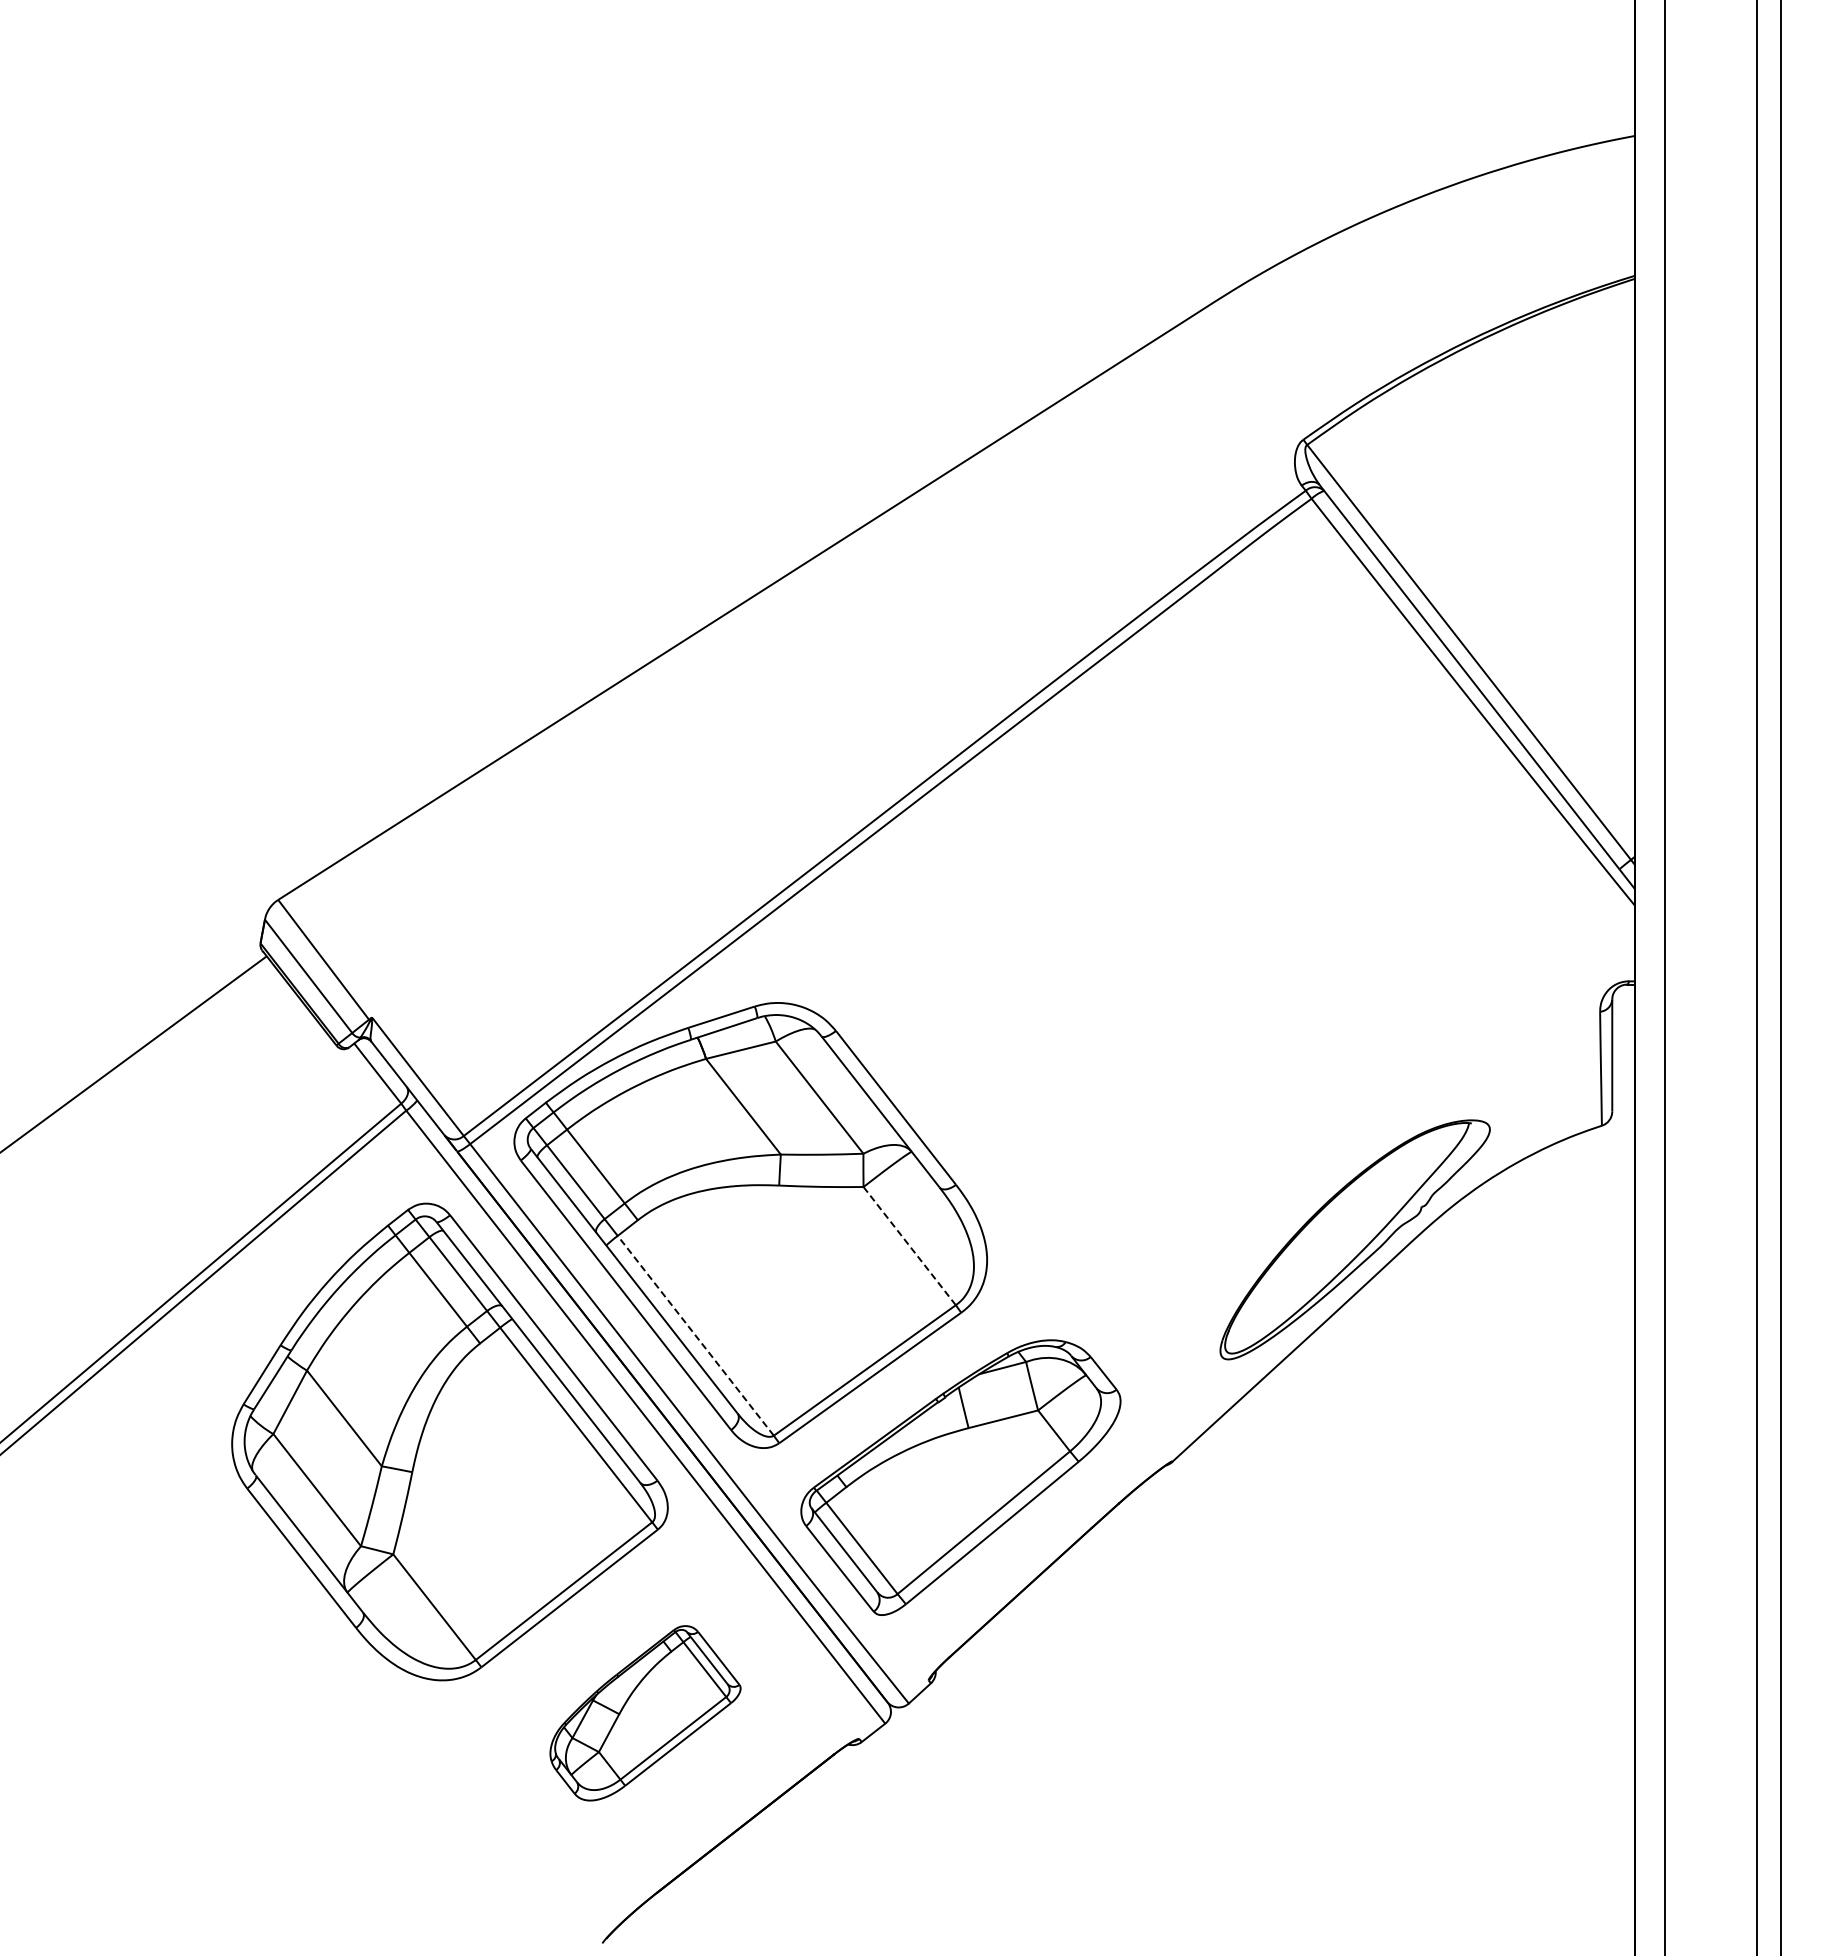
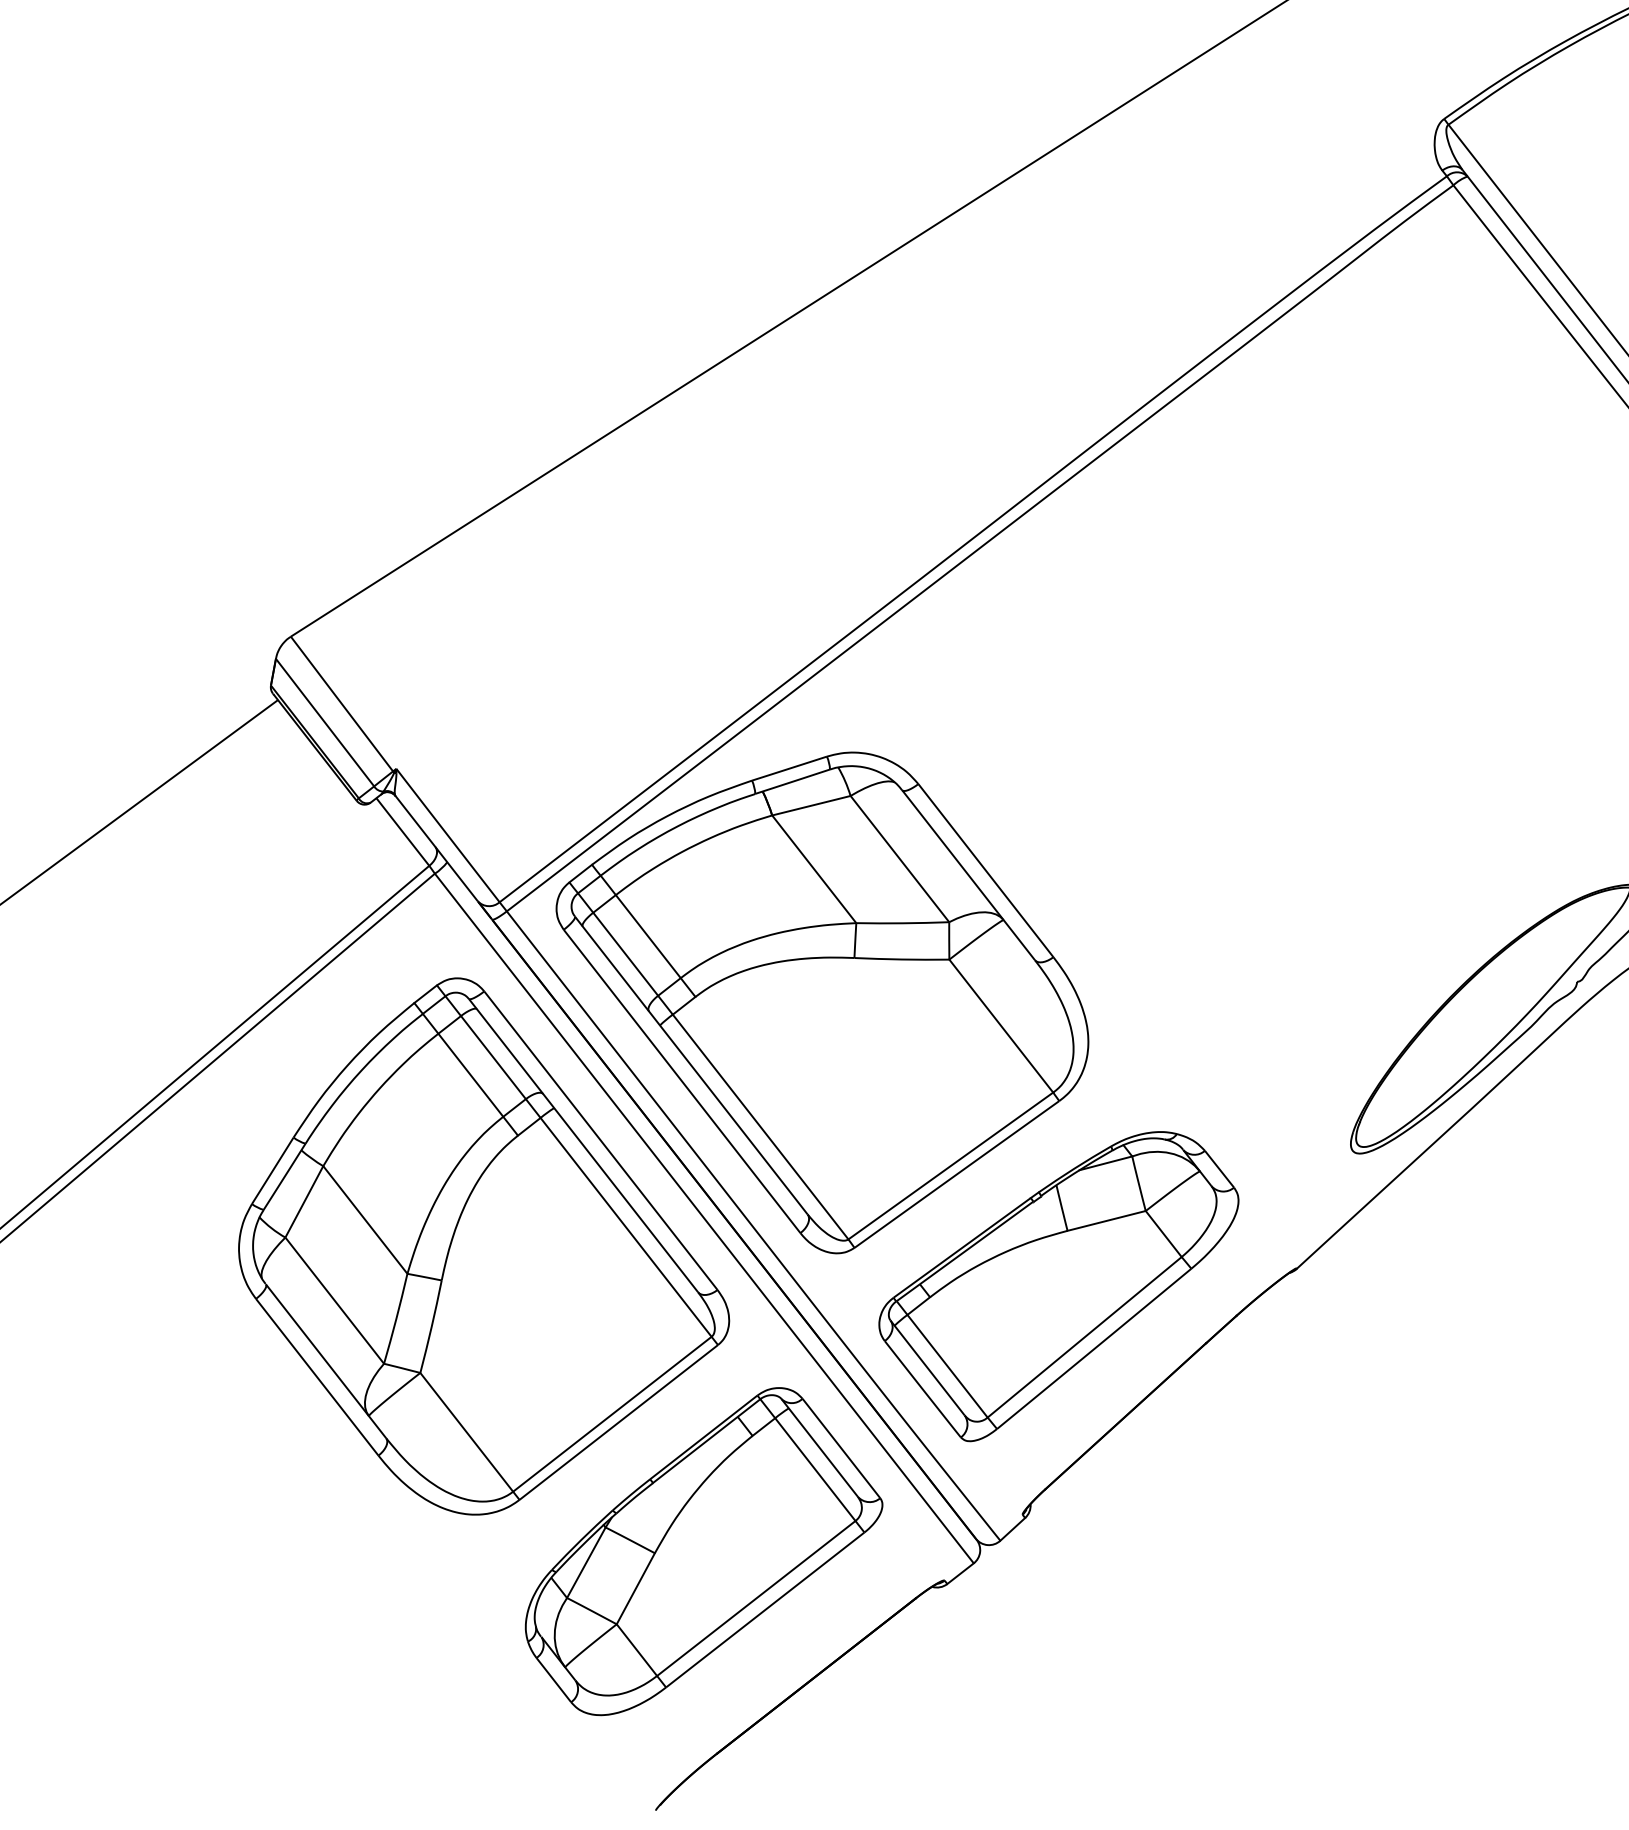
line: (909, 1246) -> (1001, 1026), dashed -> solid
line: (695, 1335) -> (760, 1126), dashed -> solid
part: (645, 1713) -> (704, 1551), size x1.67

